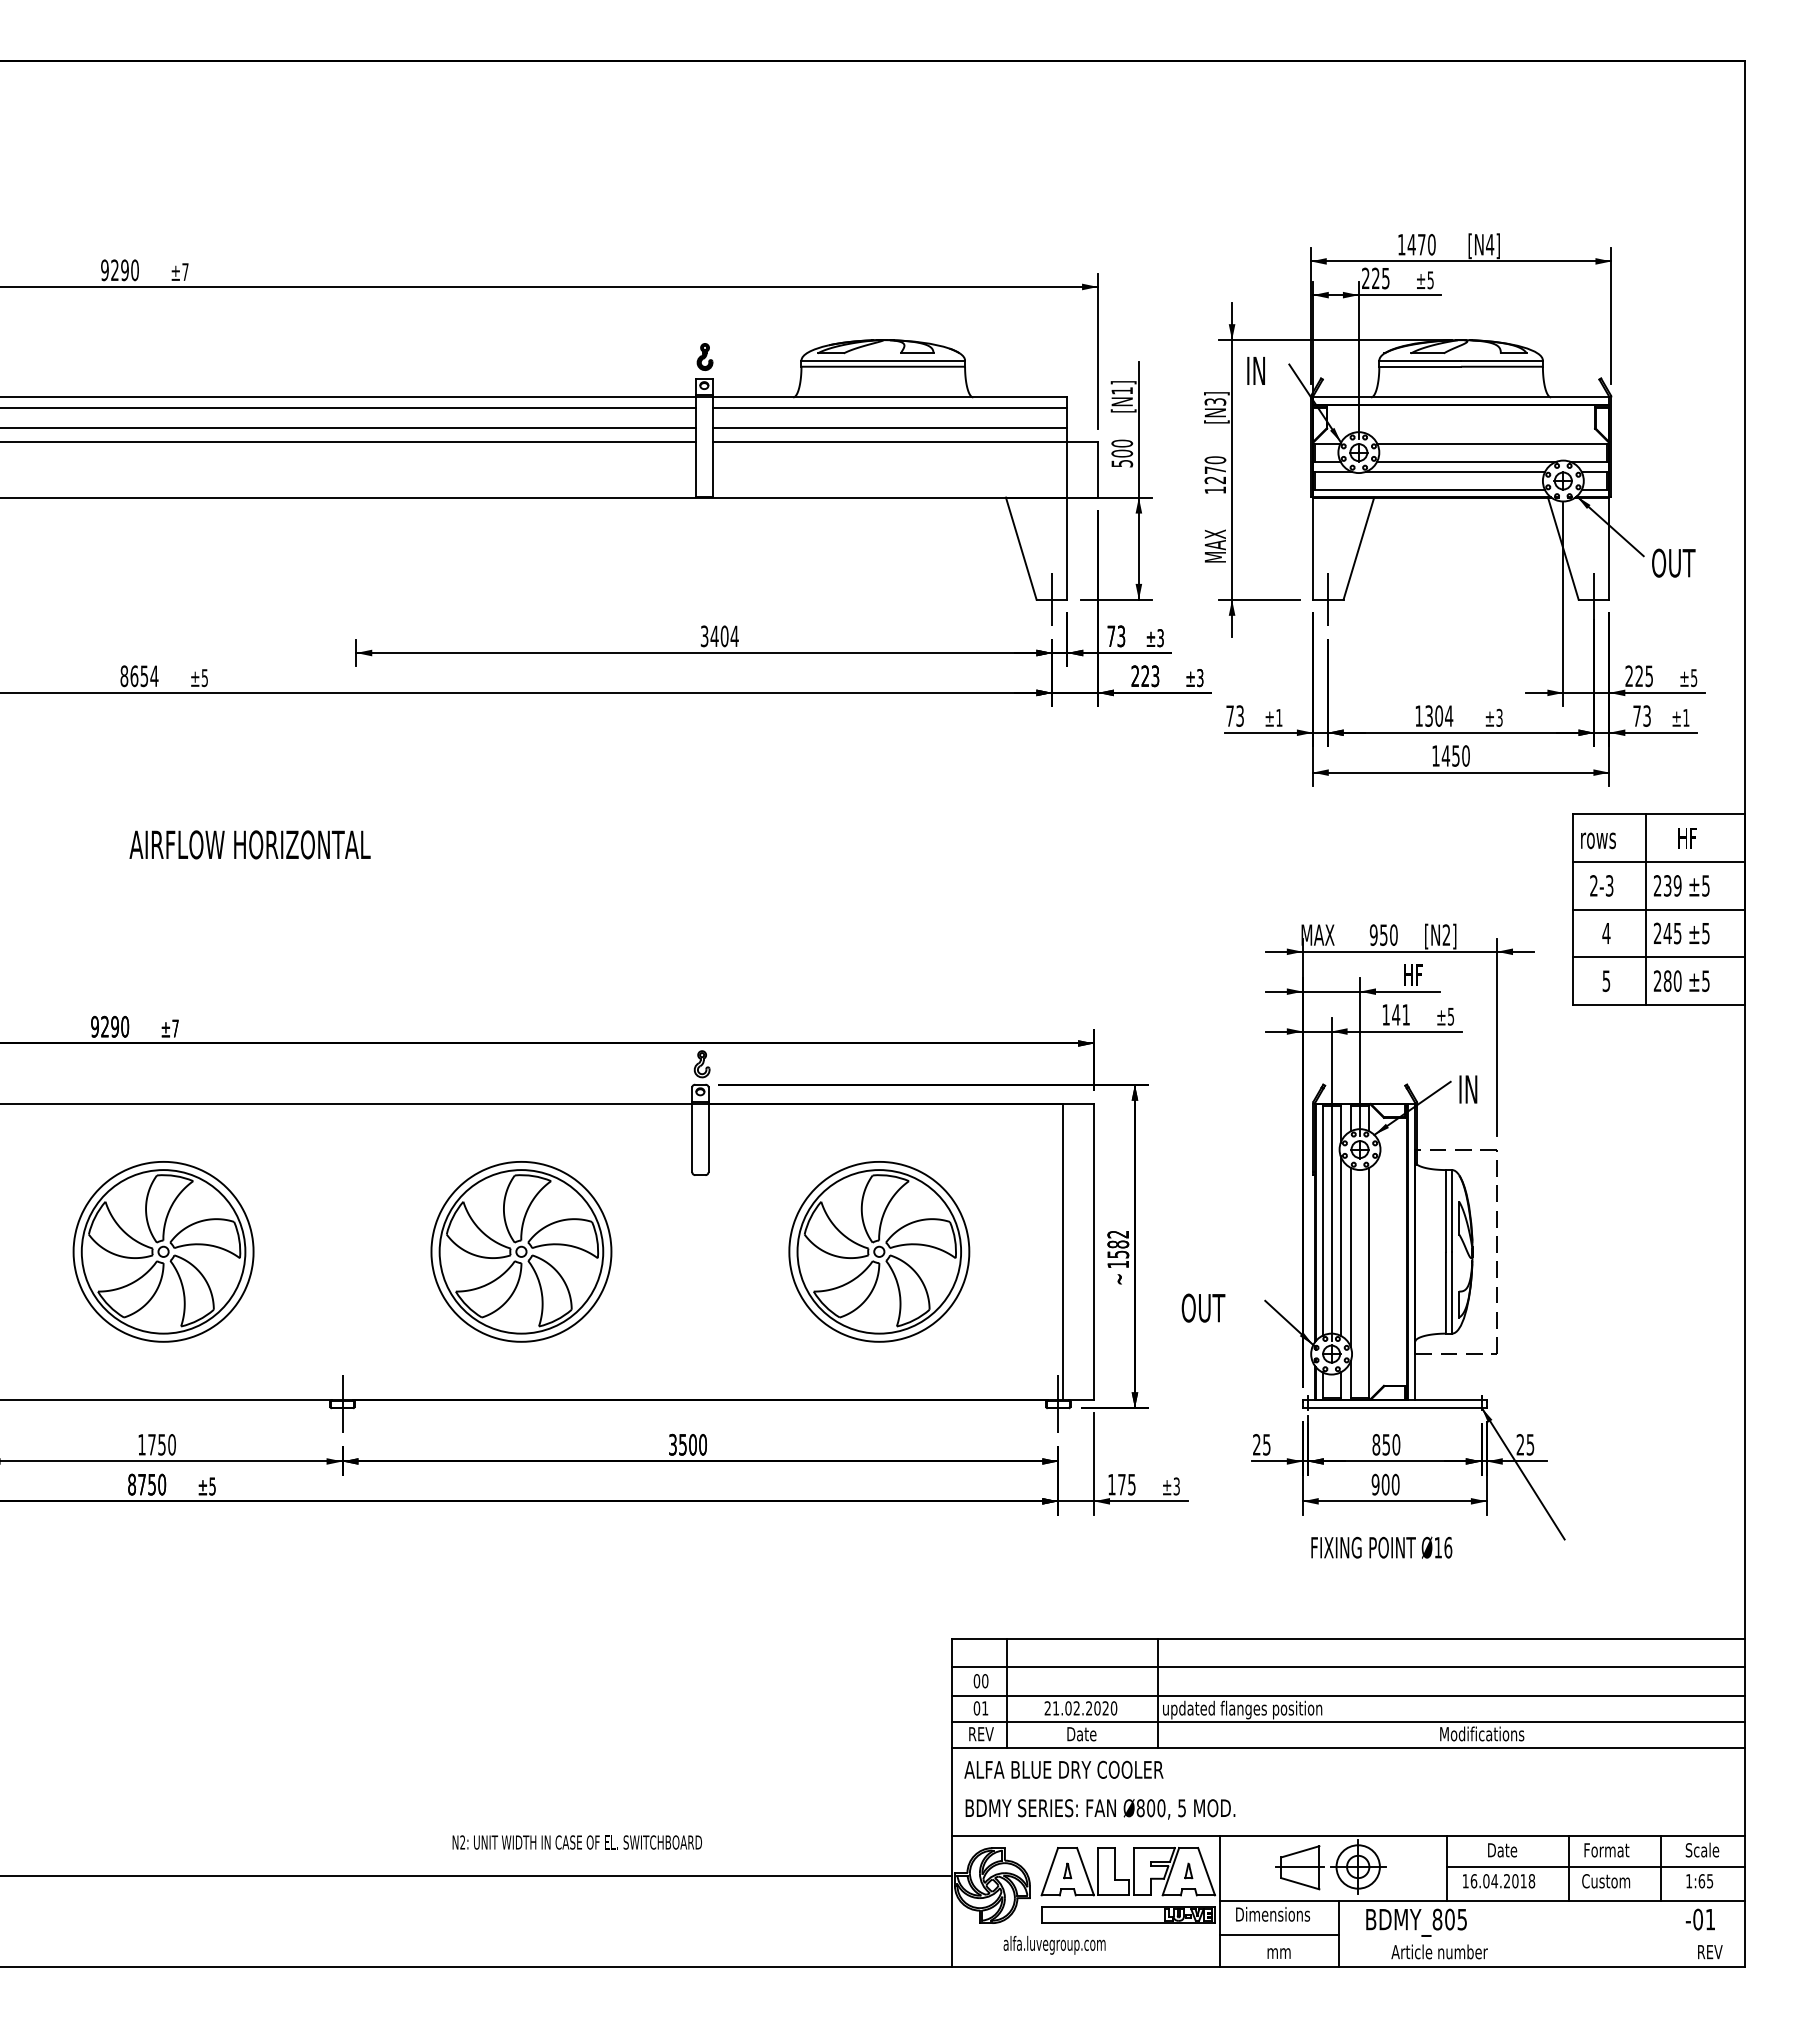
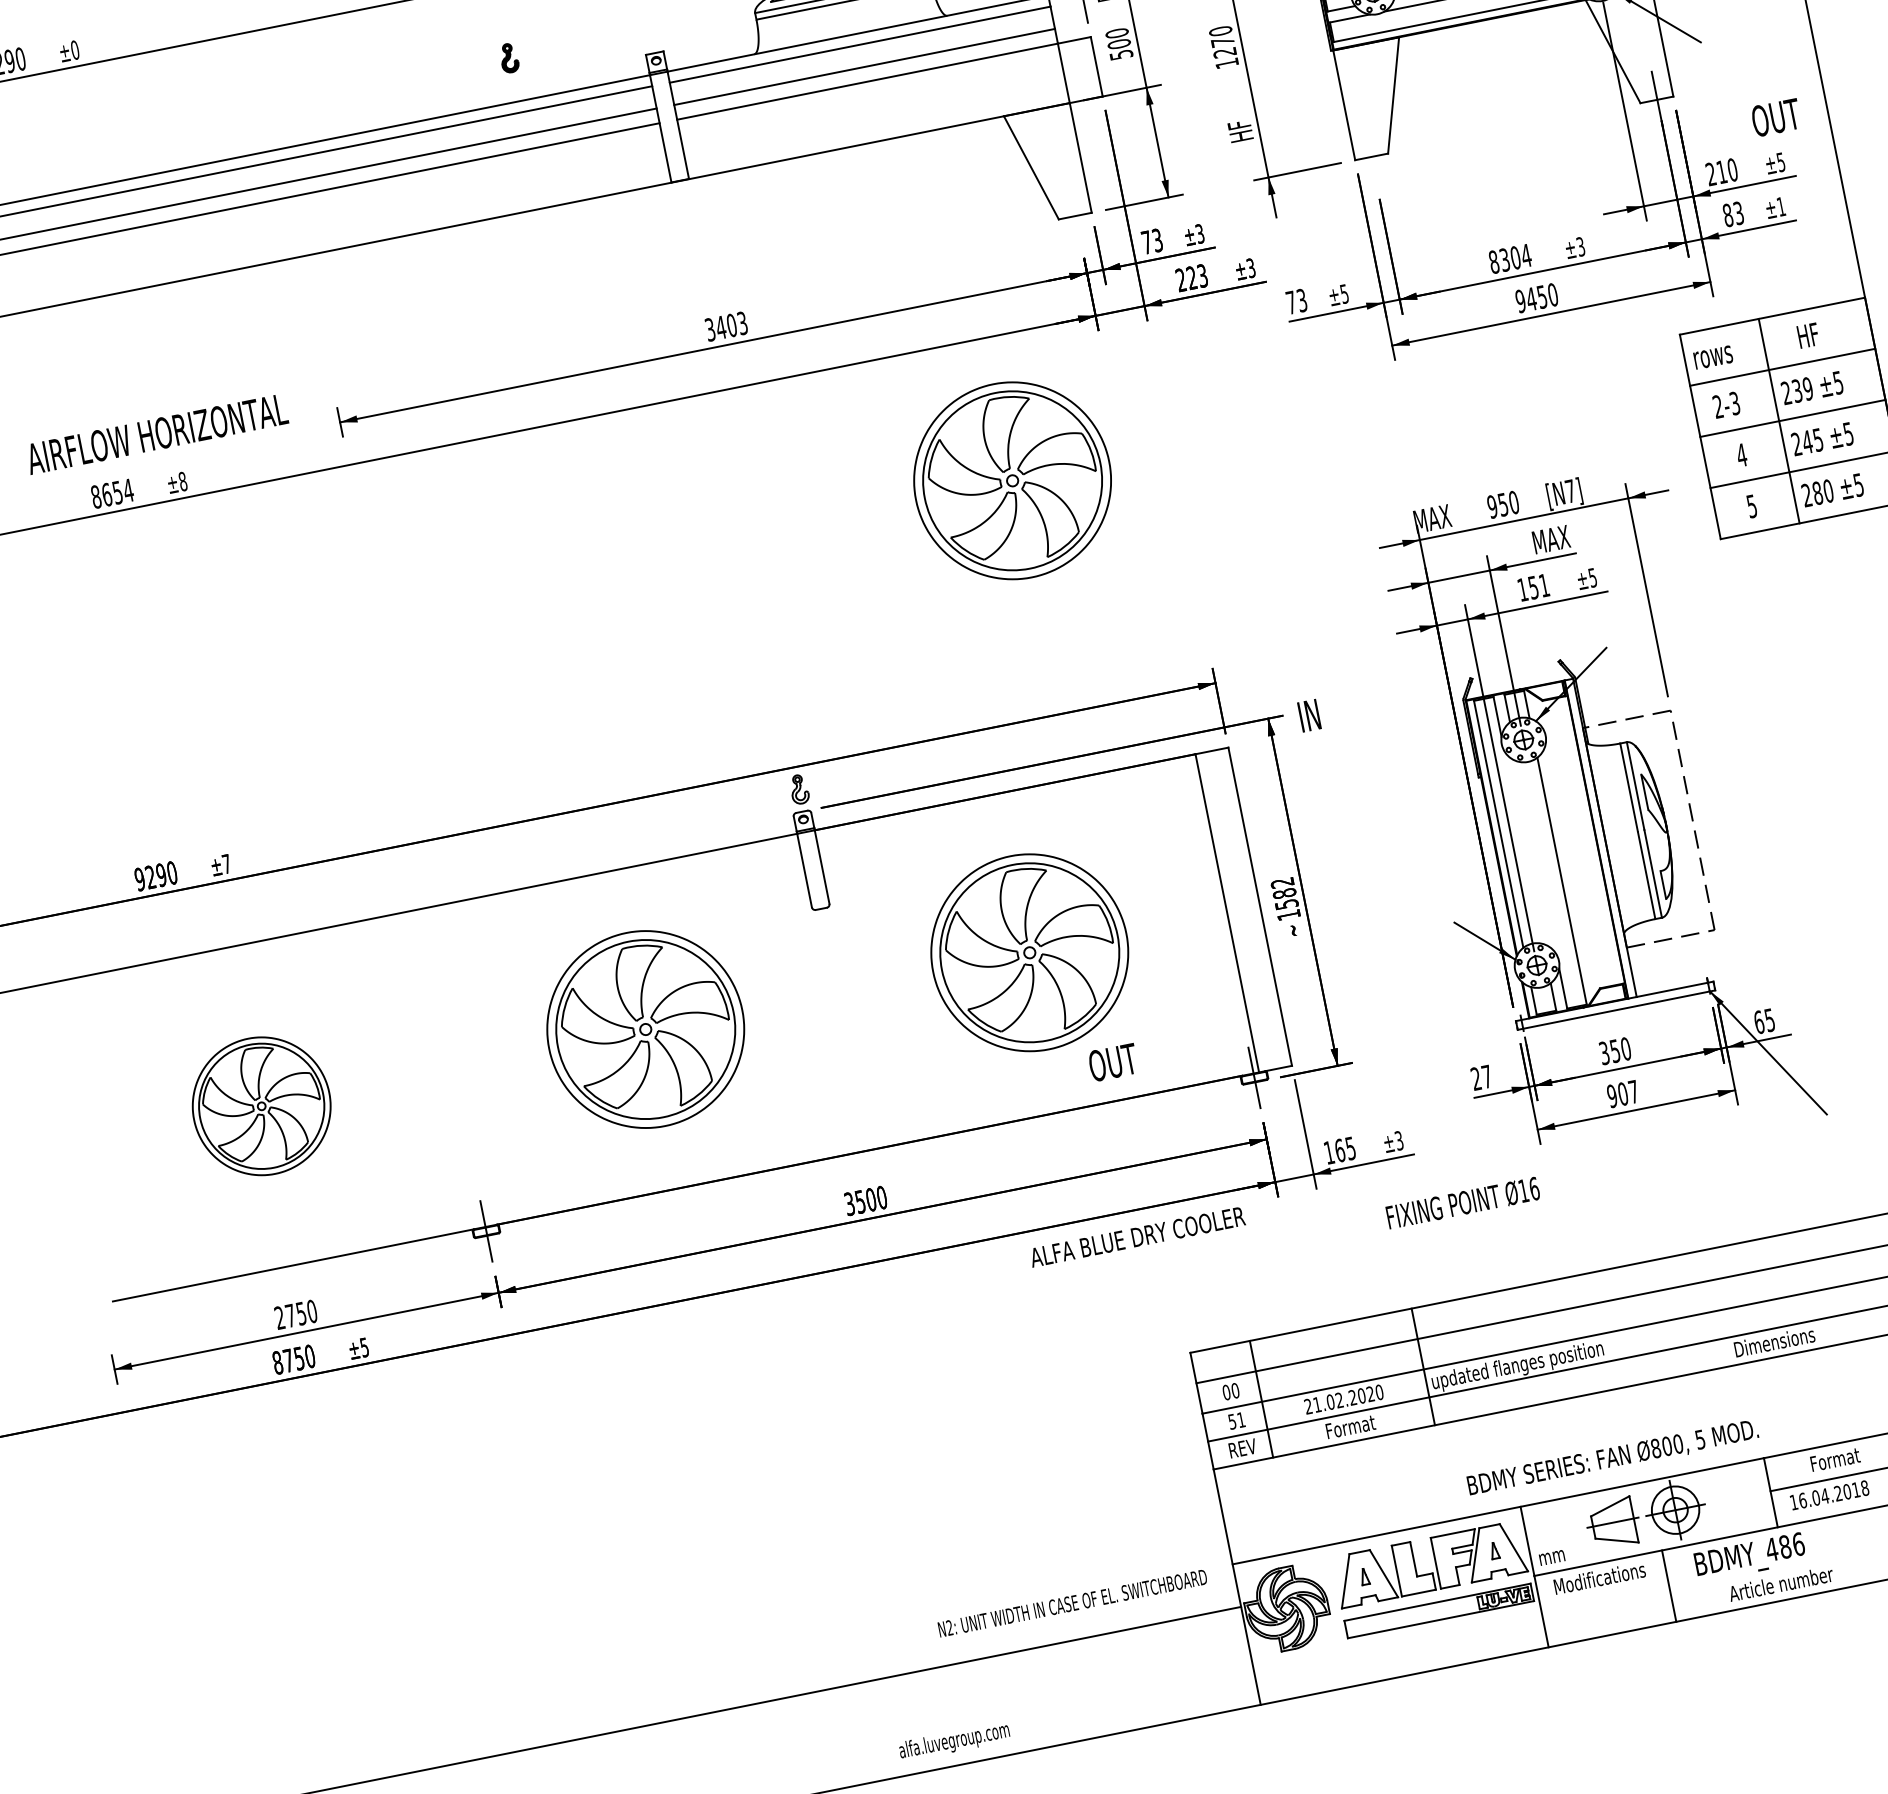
text: (185, 272) -> (75, 50), ±7 -> ±0
part: (704, 356) -> (508, 57), moved
text: (1214, 545) -> (1238, 122), MAX -> HF
text: (1673, 562) -> (1775, 117), moved
line: (1052, 599) -> (1075, 215), removed
line: (1327, 599) -> (1370, 156), removed
text: (734, 636) -> (742, 323), 3404 -> 3403
text: (1644, 676) -> (1727, 171), 225 -> 210
text: (204, 677) -> (182, 481), ±5 -> ±8
text: (1418, 715) -> (1493, 261), 1304 -> 8304
text: (1636, 715) -> (1727, 214), 73 -> 83
text: (1279, 717) -> (1344, 293), ±1 -> ±5
text: (1435, 755) -> (1520, 300), 1450 -> 9450
part: (948, 825) -> (1012, 480), added
text: (249, 844) -> (156, 433), moved
text: (1446, 934) -> (1570, 490), [N2] -> [N7]
text: (1420, 974) -> (1551, 539), HF -> MAX
text: (1396, 1014) -> (1533, 587), 141 -> 151
text: (1468, 1089) -> (1309, 715), moved
line: (1340, 1245) -> (1523, 847), removed
part: (163, 1251) -> (261, 1105), size x0.7
line: (1350, 1257) -> (1536, 857), removed
text: (1203, 1307) -> (1113, 1061), moved
text: (141, 1444) -> (279, 1317), 1750 -> 2750
text: (1266, 1444) -> (1486, 1076), 25 -> 27
text: (1376, 1444) -> (1604, 1052), 850 -> 350
text: (1520, 1444) -> (1759, 1022), 25 -> 65
text: (1121, 1484) -> (1339, 1150), 175 -> 165
text: (1395, 1484) -> (1633, 1091), 900 -> 907
text: (1381, 1547) -> (1462, 1202), moved
text: (976, 1708) -> (1231, 1421), 01 -> 51
text: (1482, 1733) -> (1780, 1340), Modifications -> Dimensions
text: (1081, 1734) -> (1350, 1427), Date -> Format
text: (1063, 1769) -> (1136, 1236), moved
text: (1100, 1809) -> (1613, 1458), moved
text: (576, 1842) -> (1071, 1603), moved
text: (1510, 1850) -> (1835, 1459), Date -> Format
text: (1278, 1914) -> (1600, 1578), Dimensions -> Modifications
text: (1449, 1919) -> (1784, 1546), BDMY_805 -> BDMY_486
line: (1278, 1934) -> (1604, 1599), removed
text: (1054, 1945) -> (954, 1741), moved
text: (1278, 1953) -> (1551, 1557), moved

